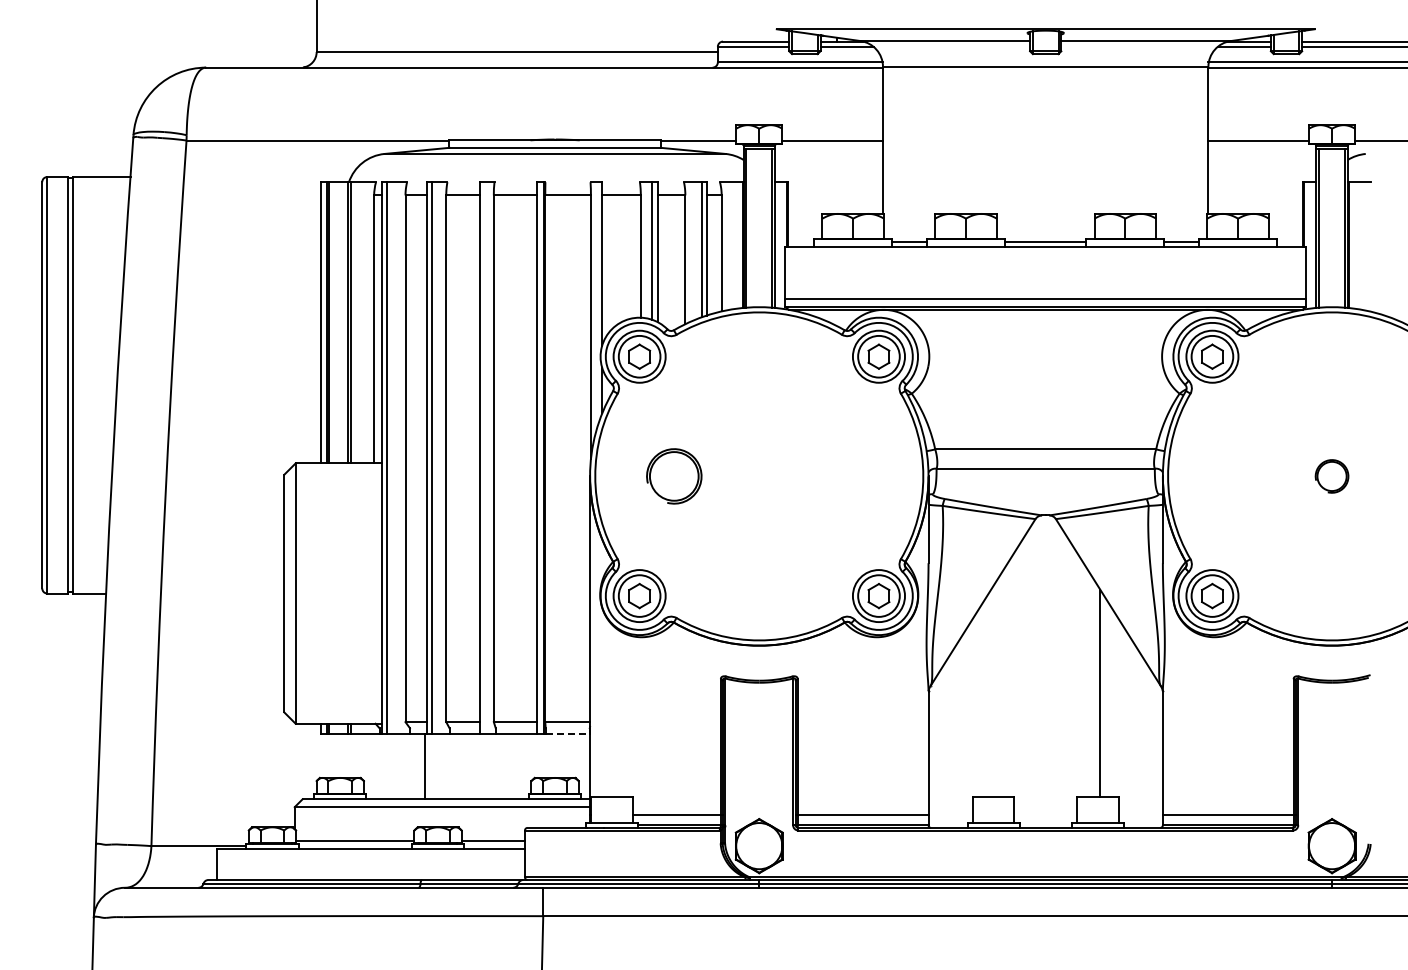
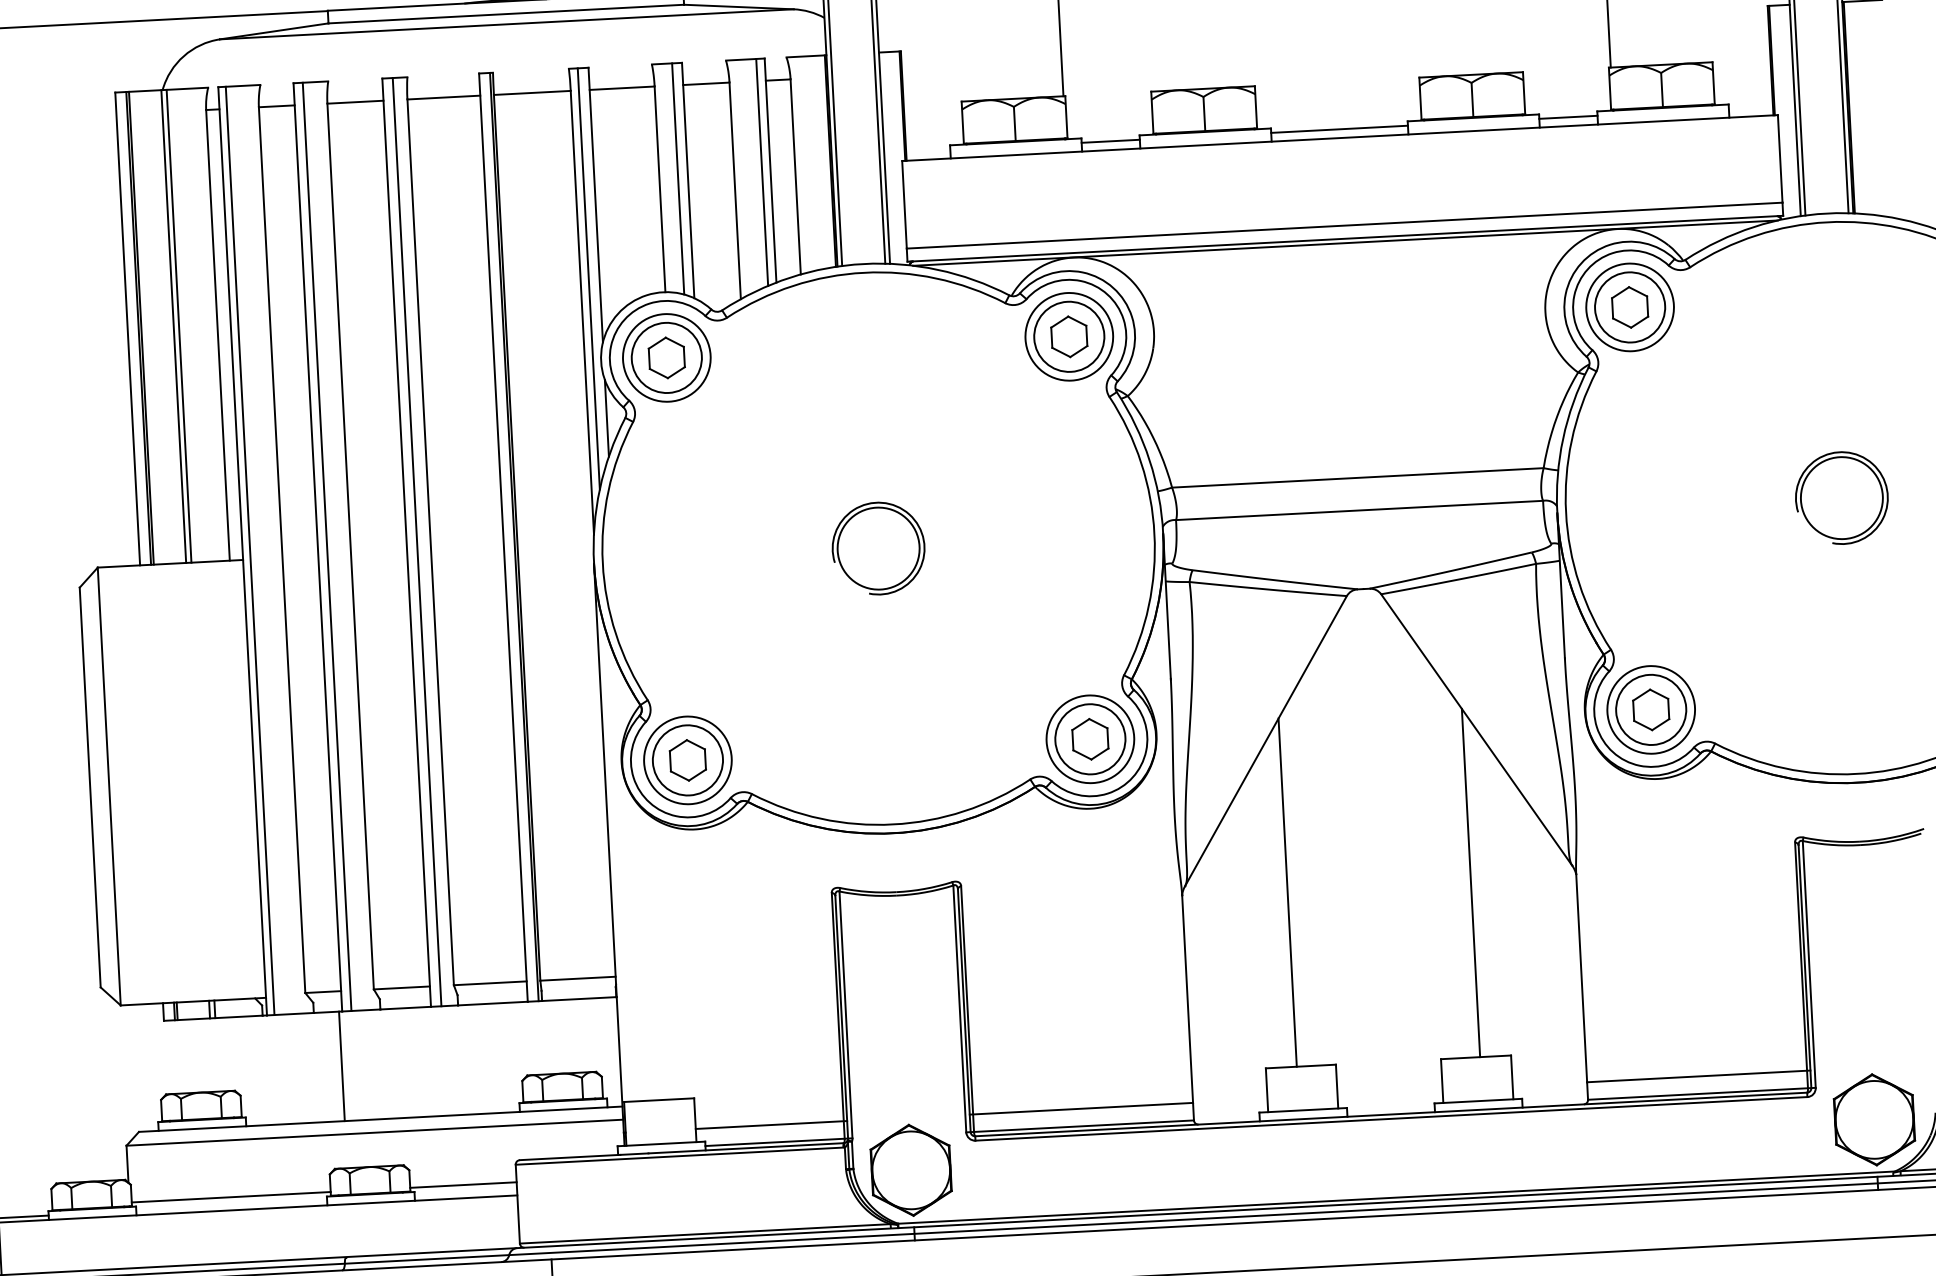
line: (595, 307) -> (588, 278), added
line: (485, 458) -> (416, 542), added
part: (674, 476) -> (878, 548), moved
part: (1331, 476) -> (1840, 498), size x1.67
line: (991, 692) -> (1288, 891), added
line: (568, 734) -> (580, 999), dashed -> solid

